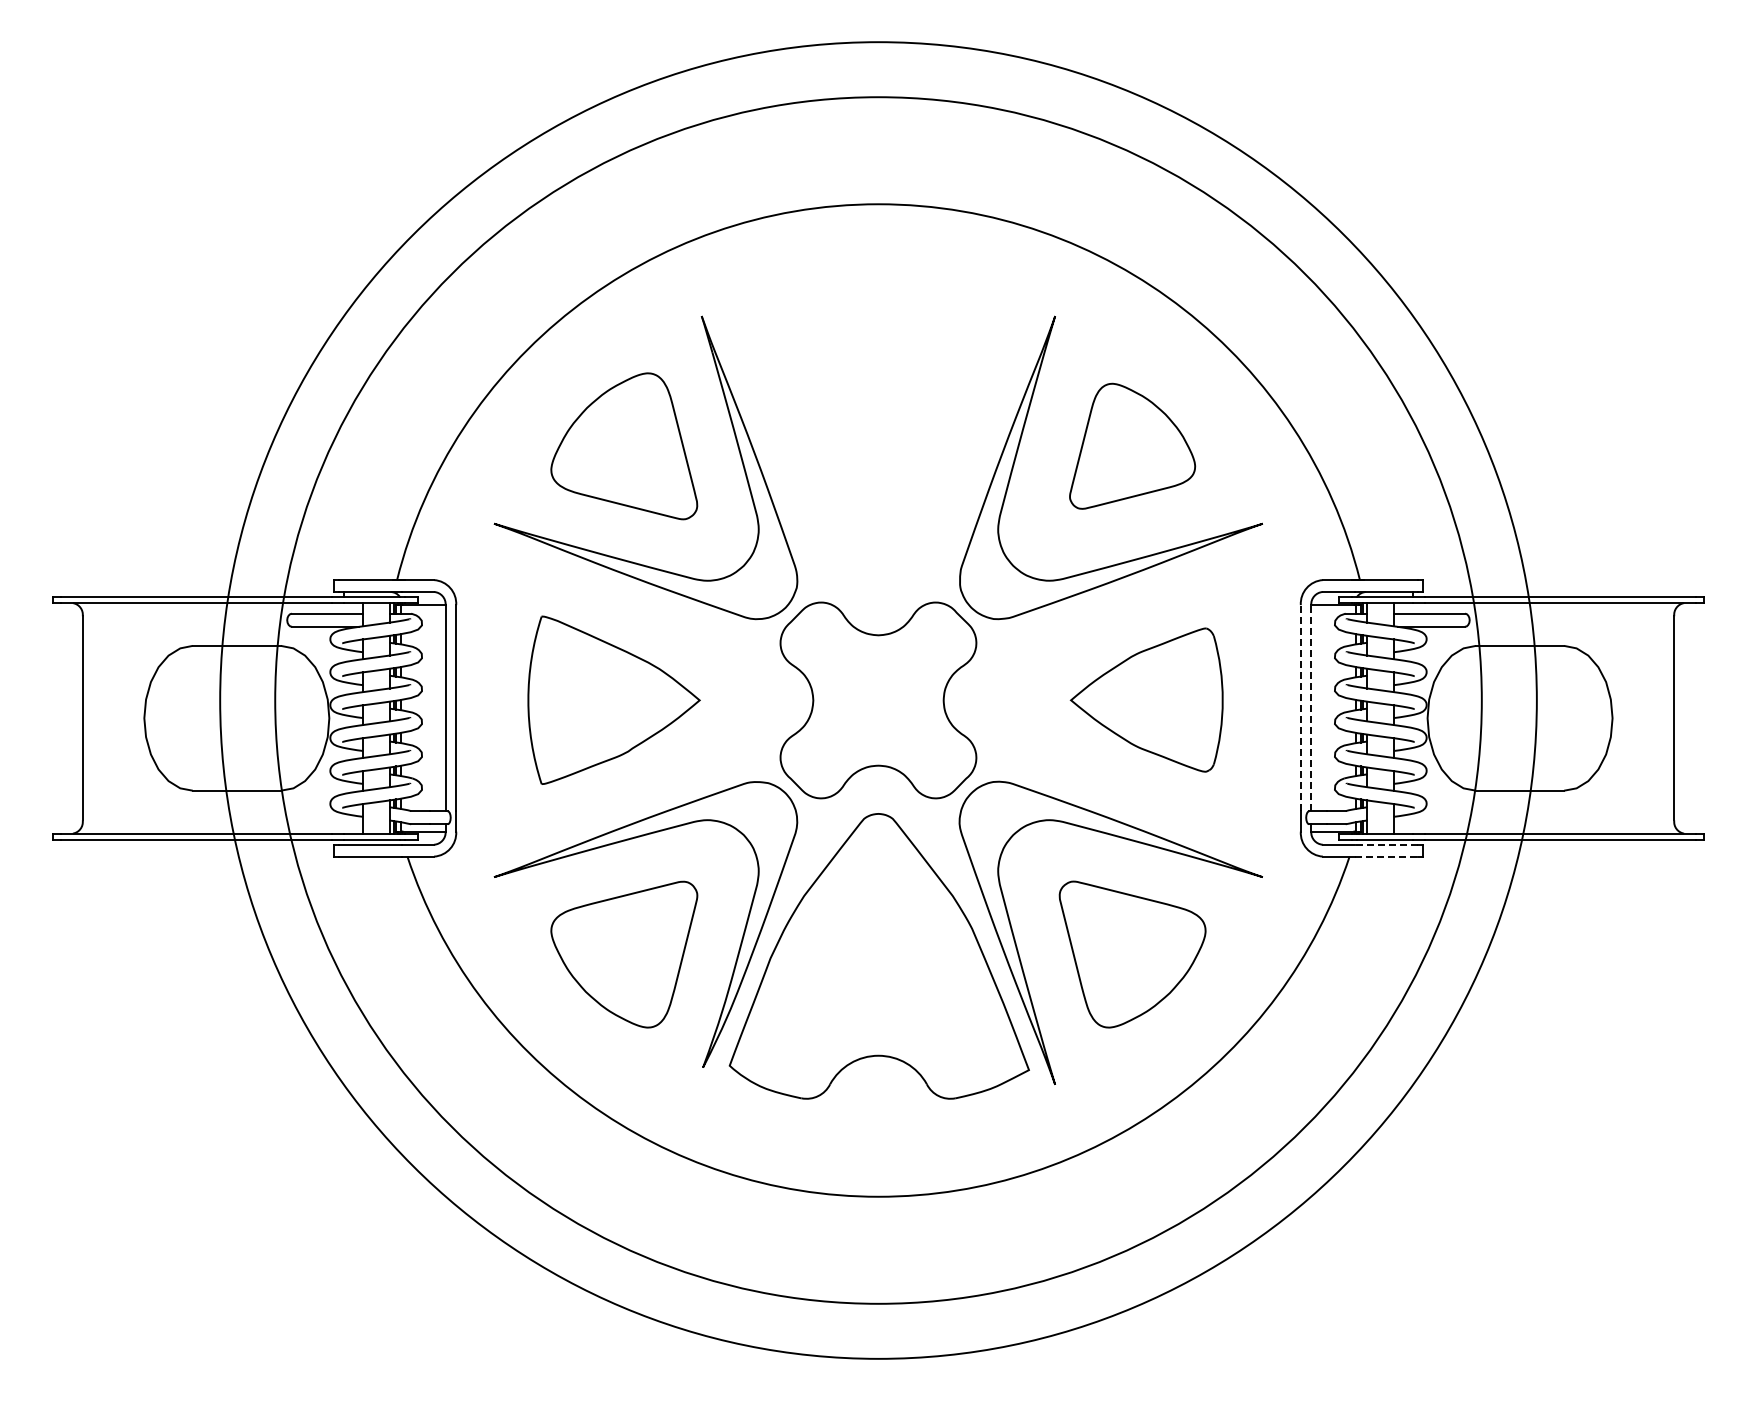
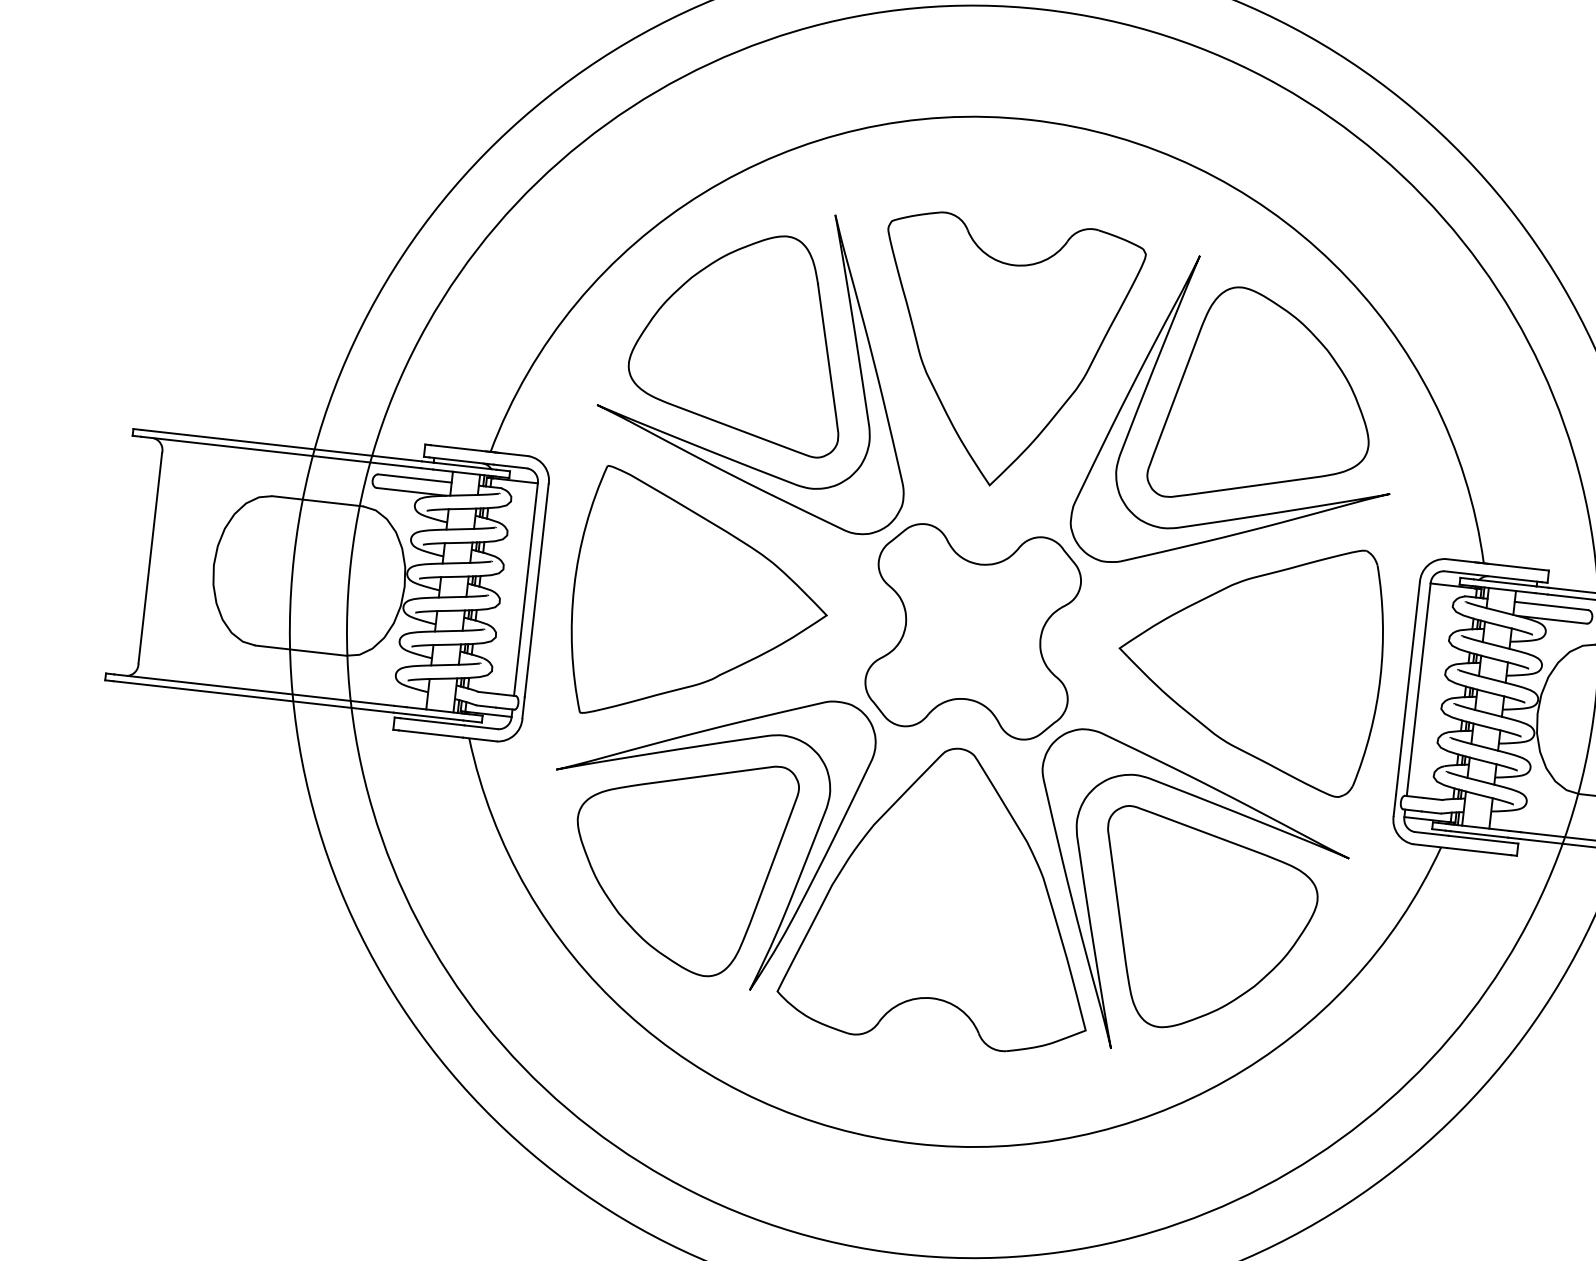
part: (878, 430) -> (1004, 353), added
part: (624, 446) -> (740, 340), size x1.43
part: (1132, 446) -> (1264, 399), size x1.67
part: (613, 699) -> (700, 600), size x1.43
part: (1146, 699) -> (1249, 661), size x1.67
line: (1300, 707) -> (1407, 687), dashed -> solid
line: (1311, 707) -> (1419, 689), dashed -> solid
line: (1386, 844) -> (1480, 839), dashed -> solid
line: (1387, 856) -> (1480, 851), dashed -> solid
part: (624, 954) -> (681, 864), size x1.43
part: (1132, 954) -> (1205, 923), size x1.43

